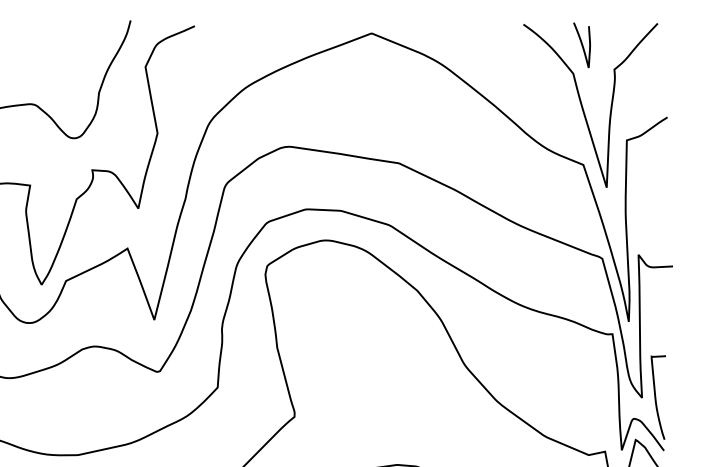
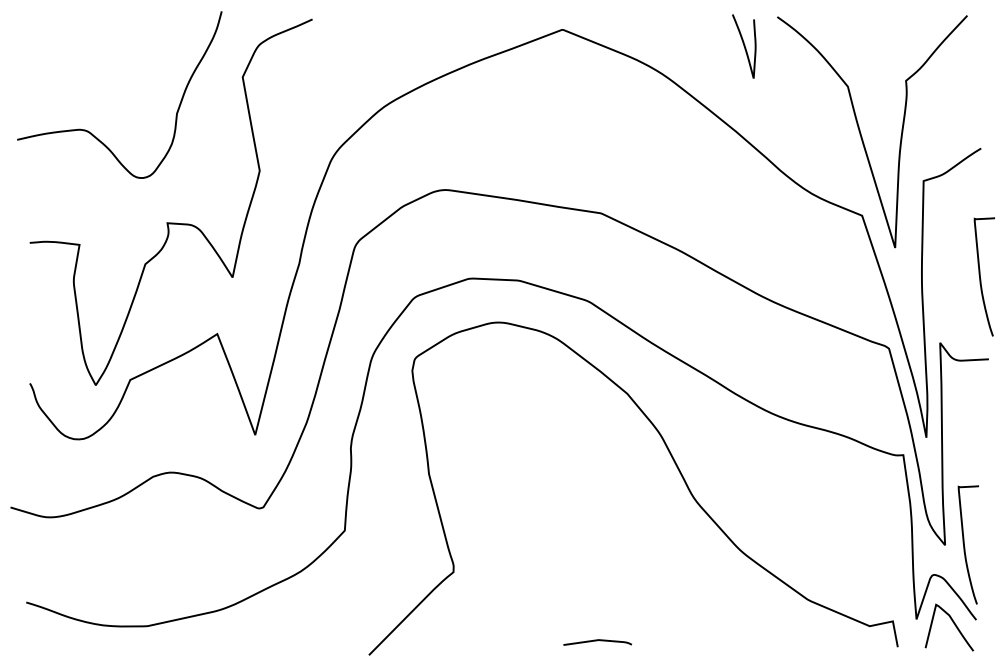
curve: (582, 45) -> (744, 46), moved
curve: (667, 207) -> (980, 276), added

